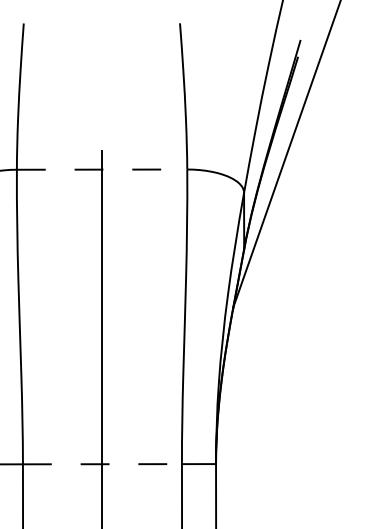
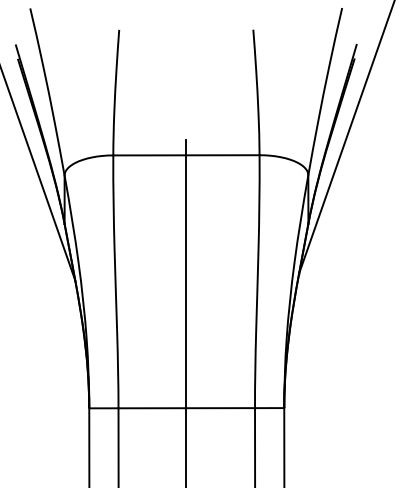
line: (102, 169) -> (186, 155), dashed -> solid
line: (103, 464) -> (187, 408), dashed -> solid

